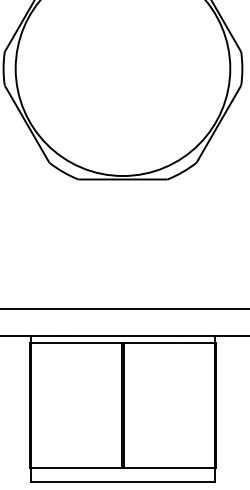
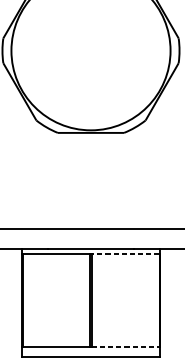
line: (169, 343) -> (125, 254), solid -> dashed
line: (169, 467) -> (125, 346), solid -> dashed

